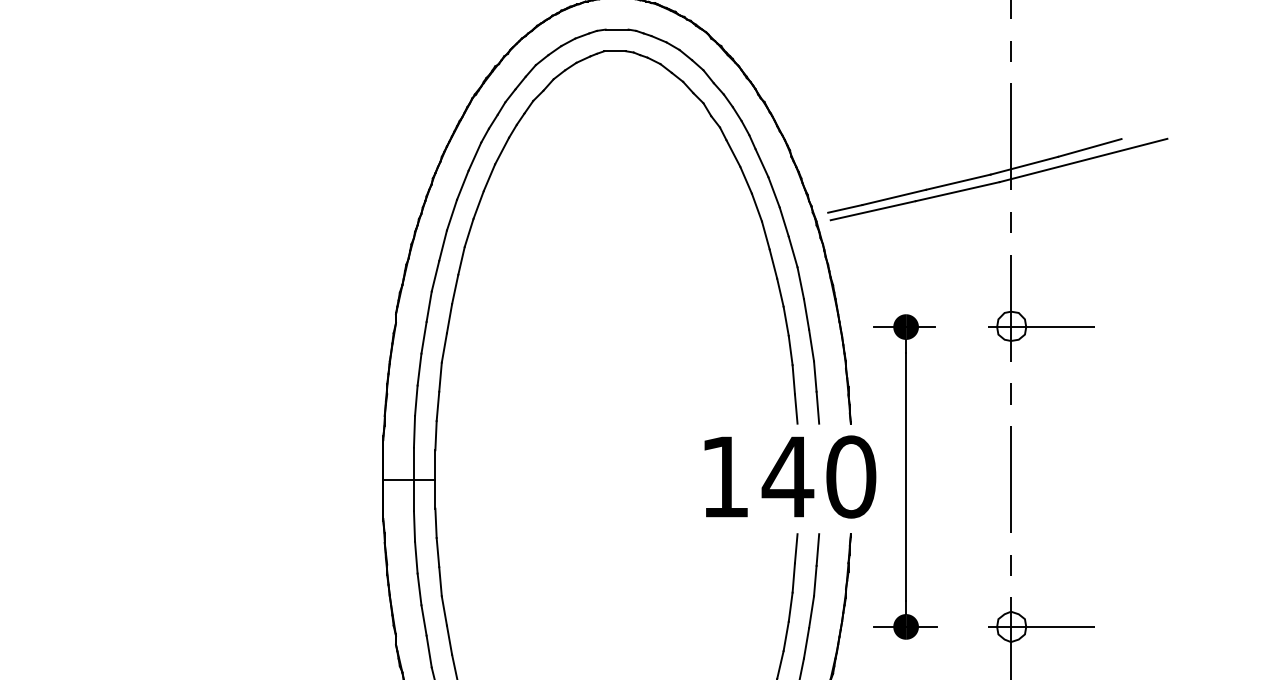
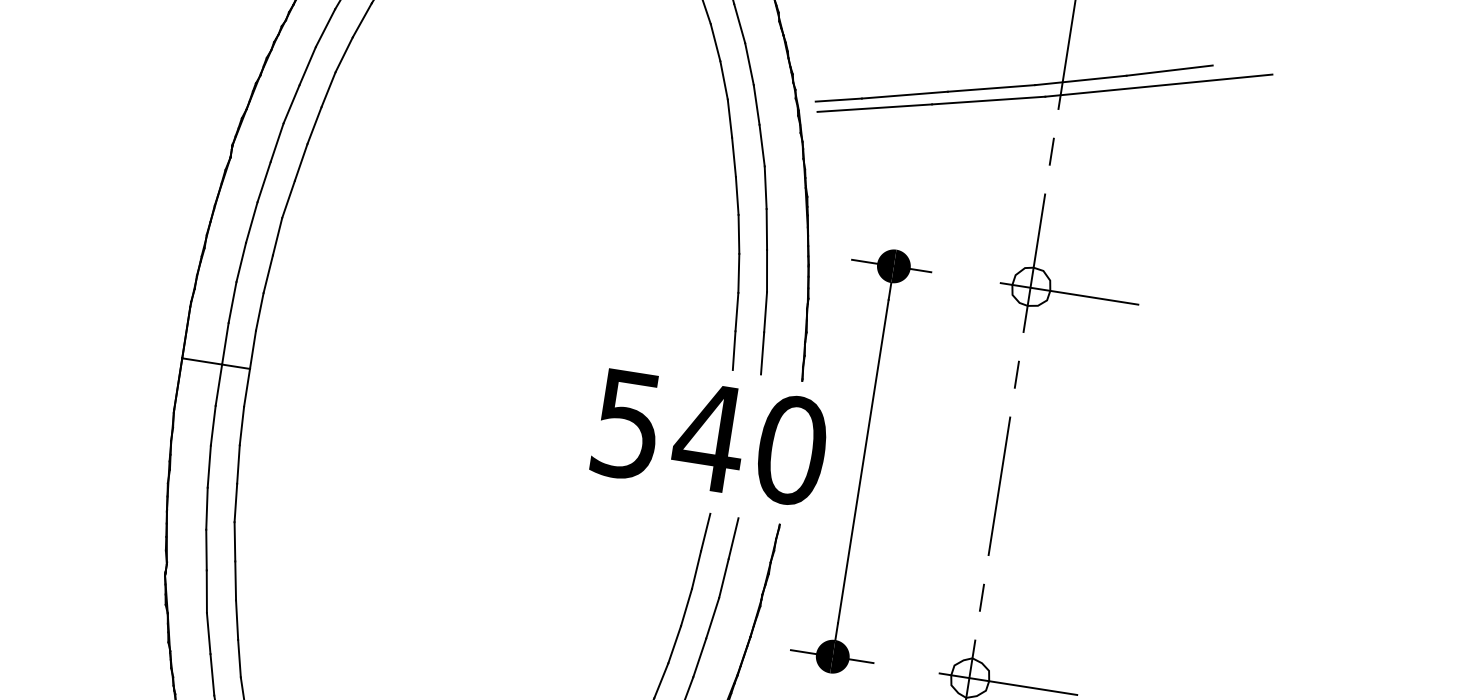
text: (724, 477) -> (626, 425), 140 -> 540

